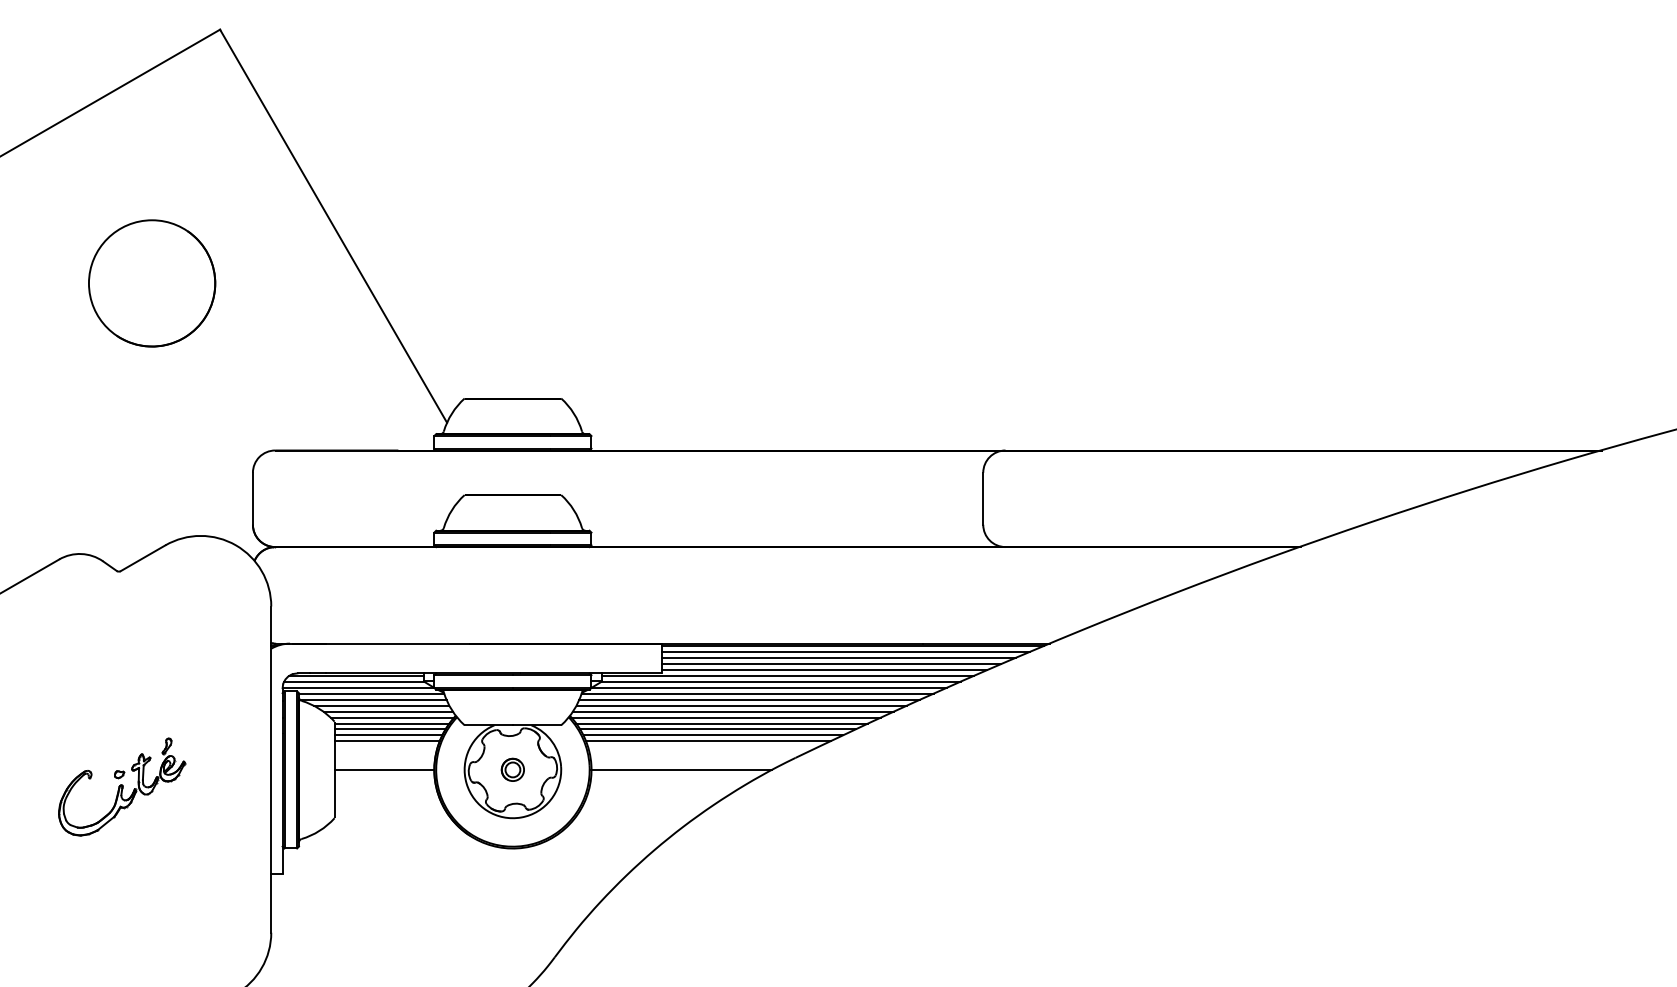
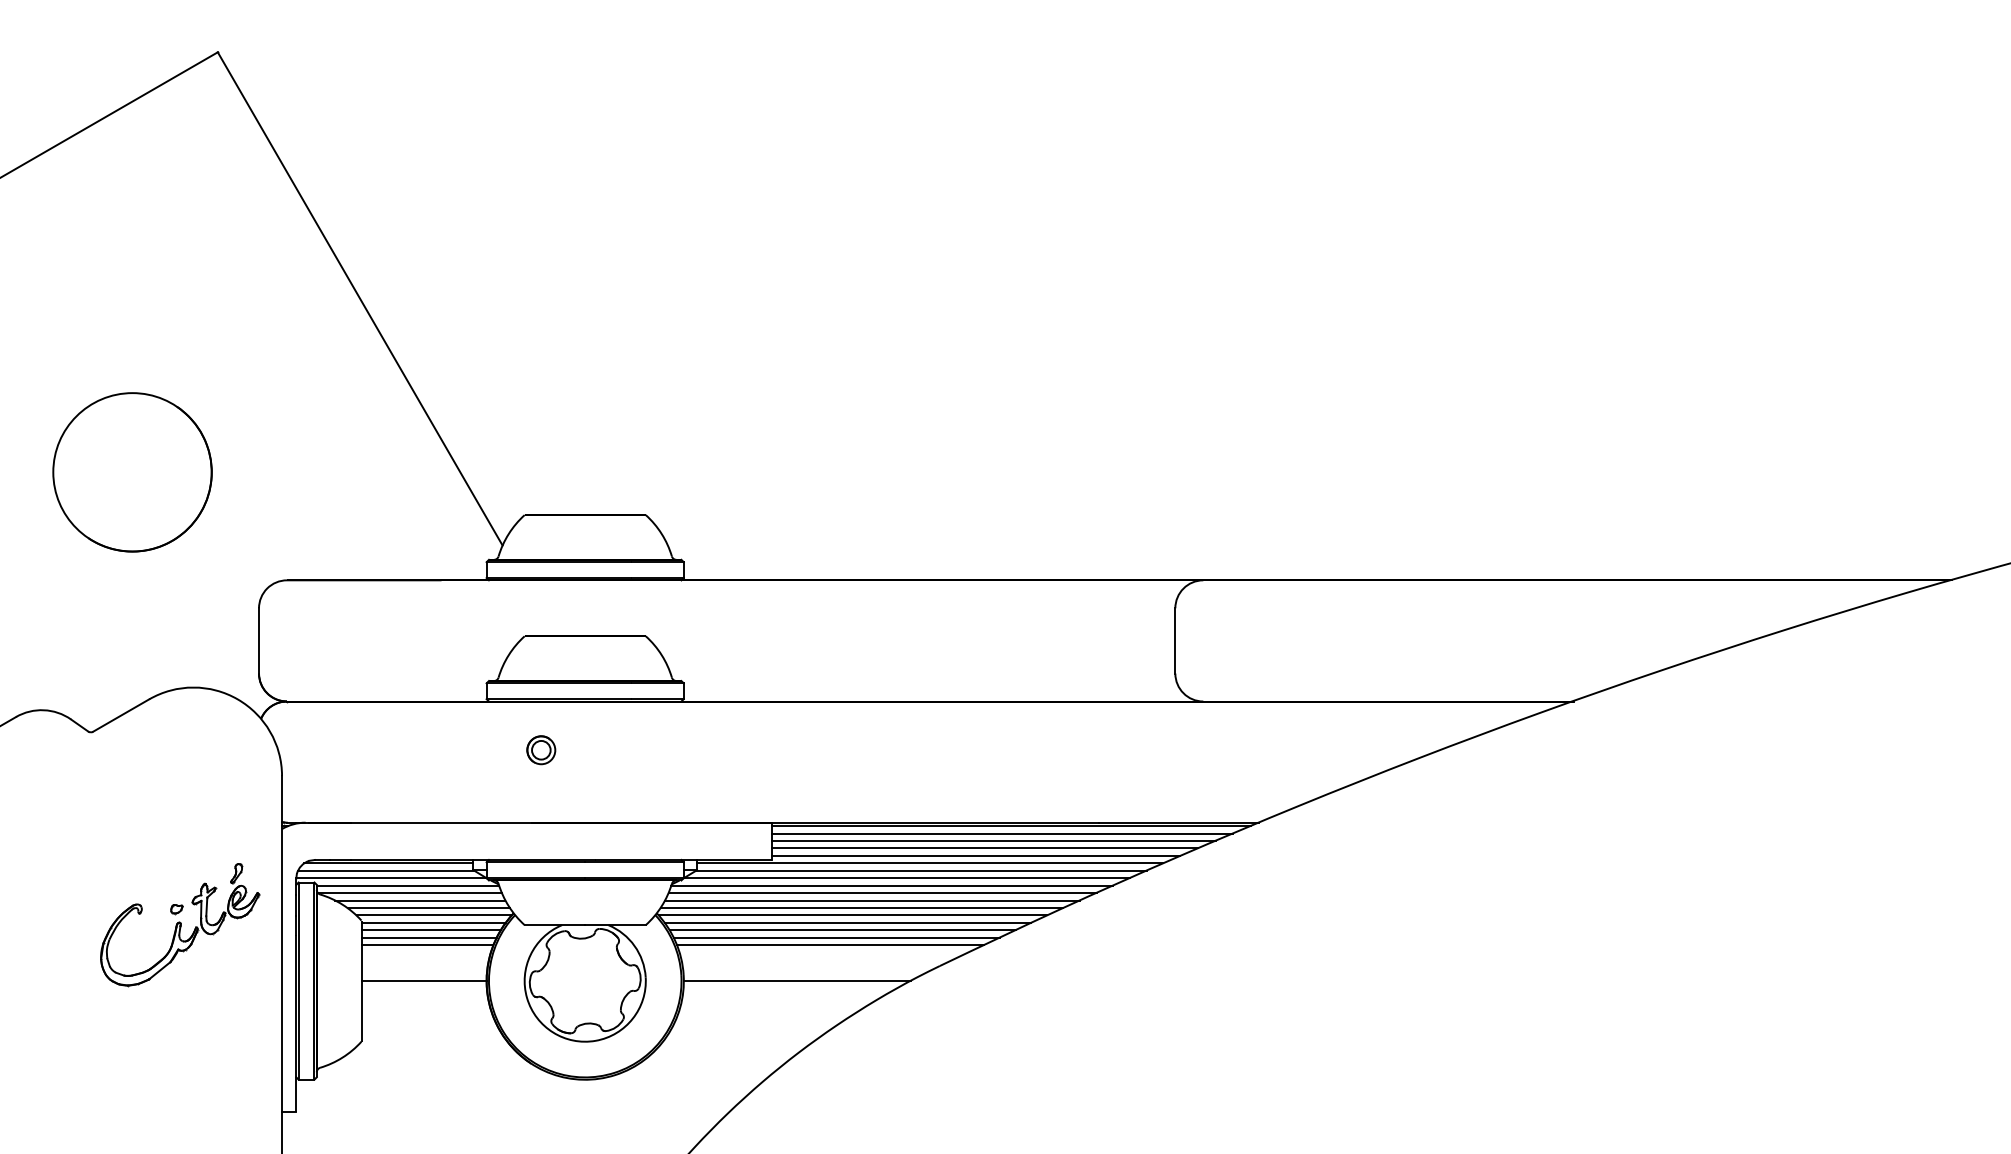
circle: (152, 283) -> (133, 472), moved
part: (512, 769) -> (540, 749), moved
part: (122, 786) -> (180, 924), moved

